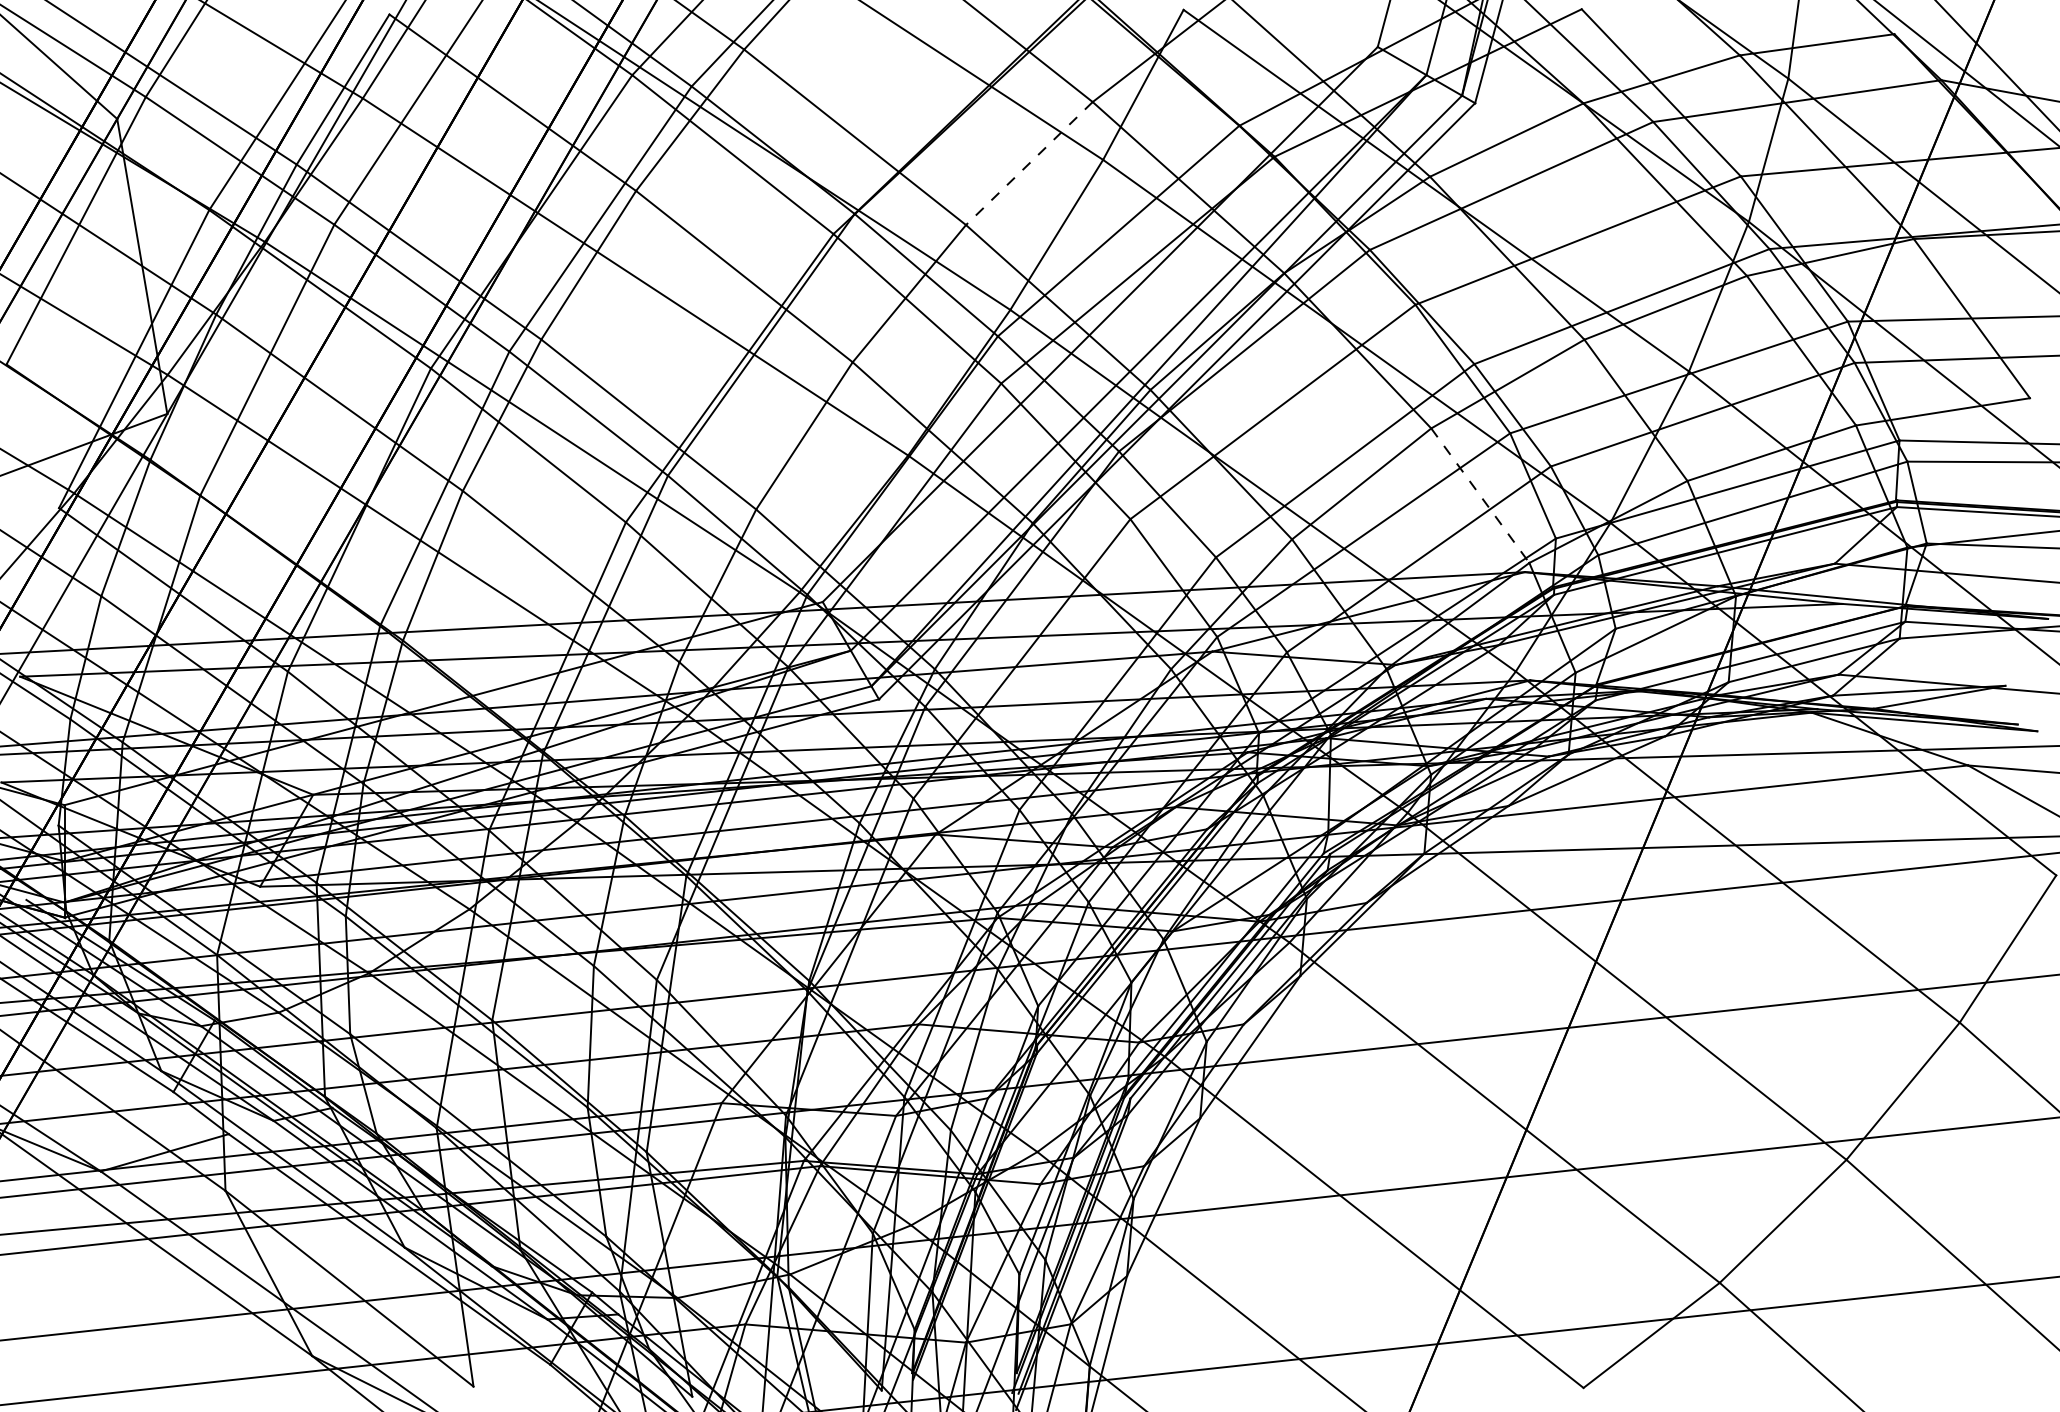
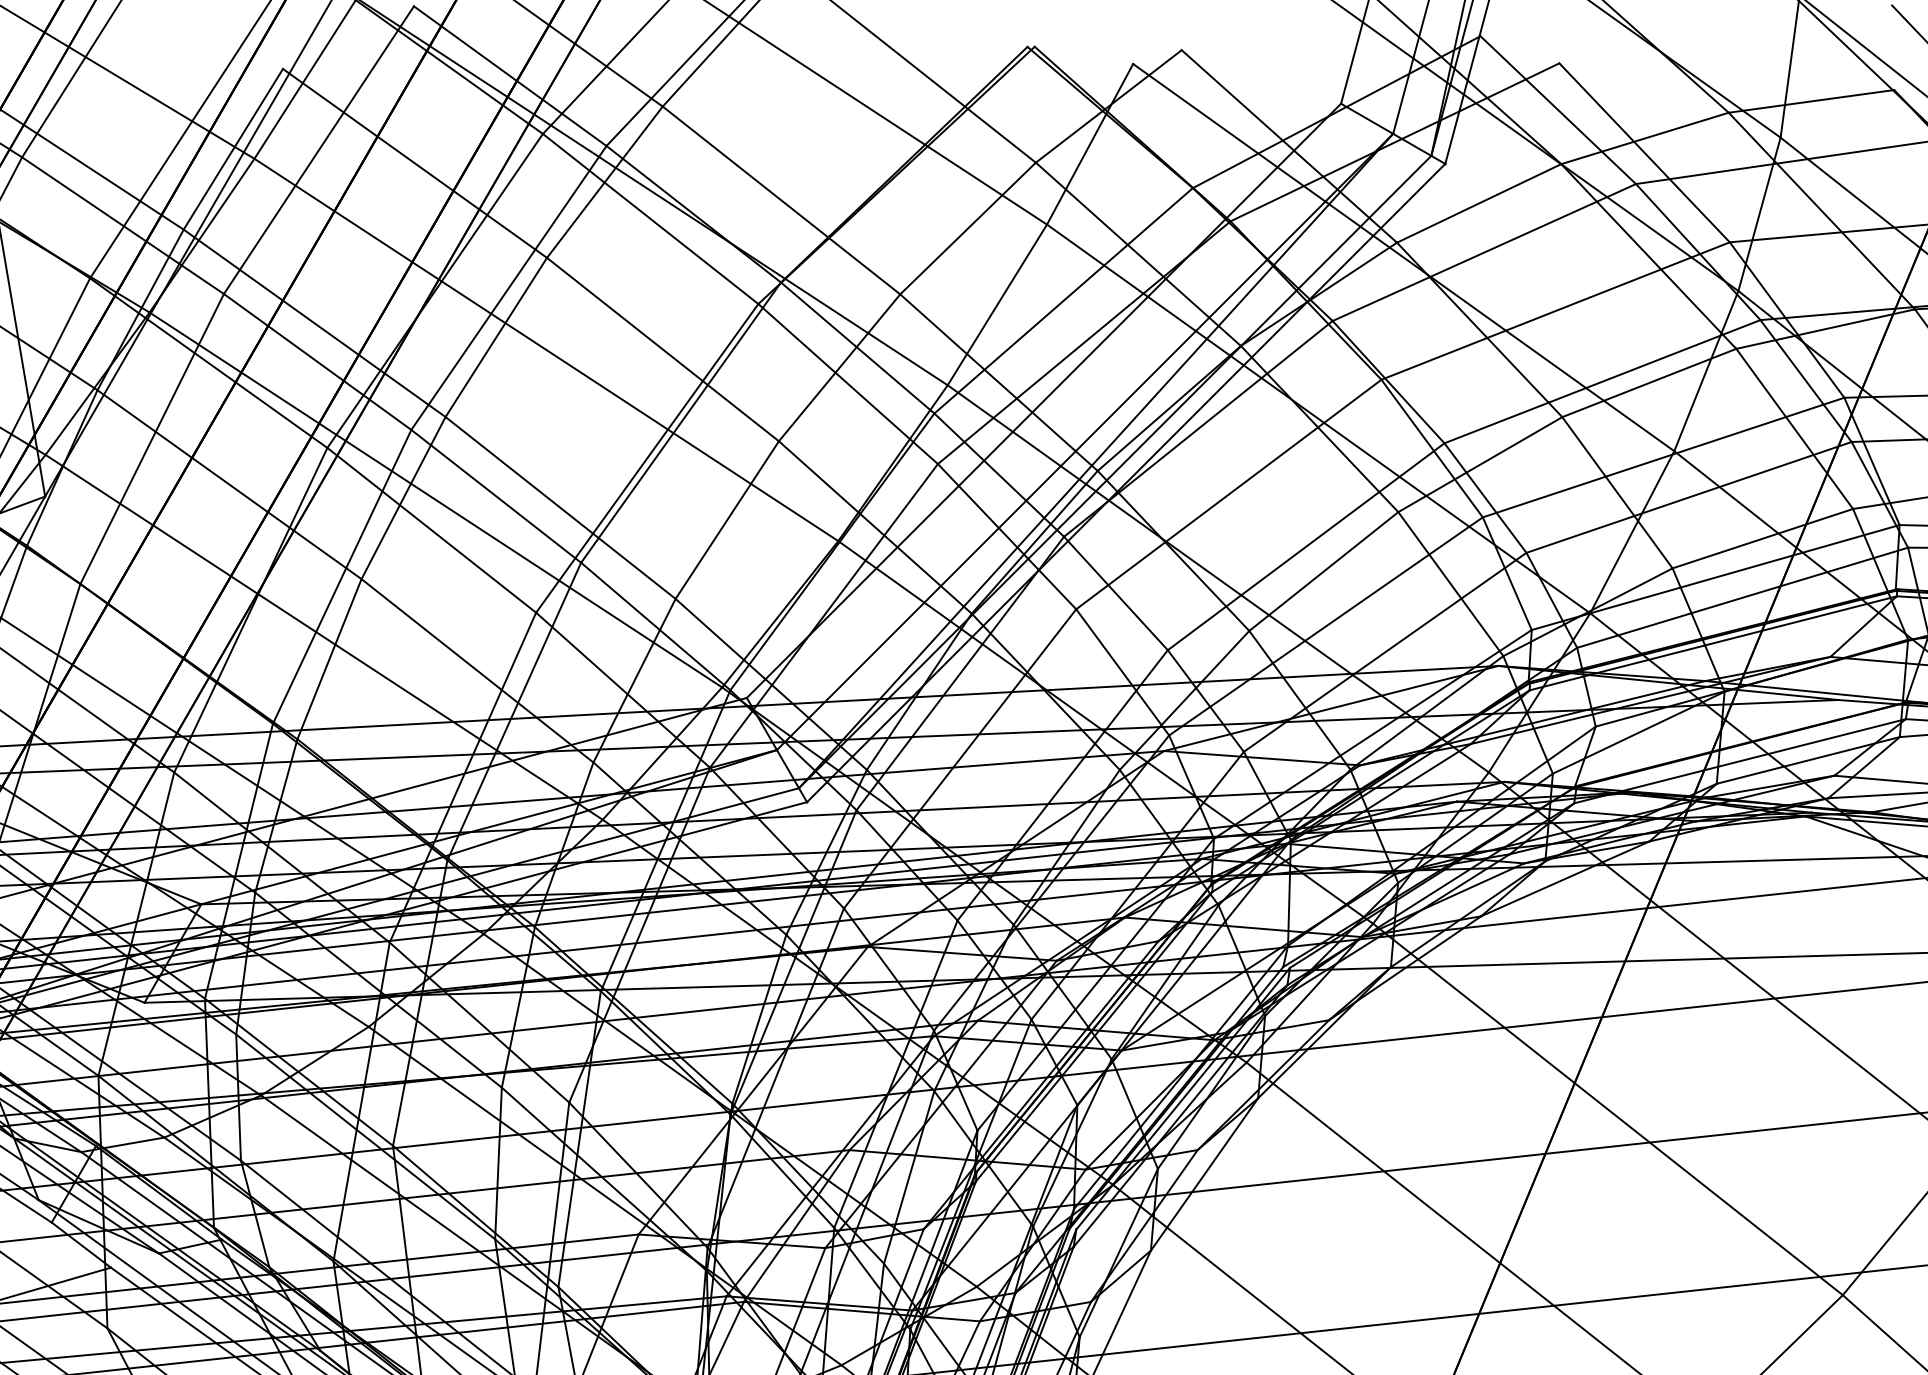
line: (1029, 163) -> (968, 228), dashed -> solid
line: (1480, 496) -> (1451, 584), dashed -> solid

